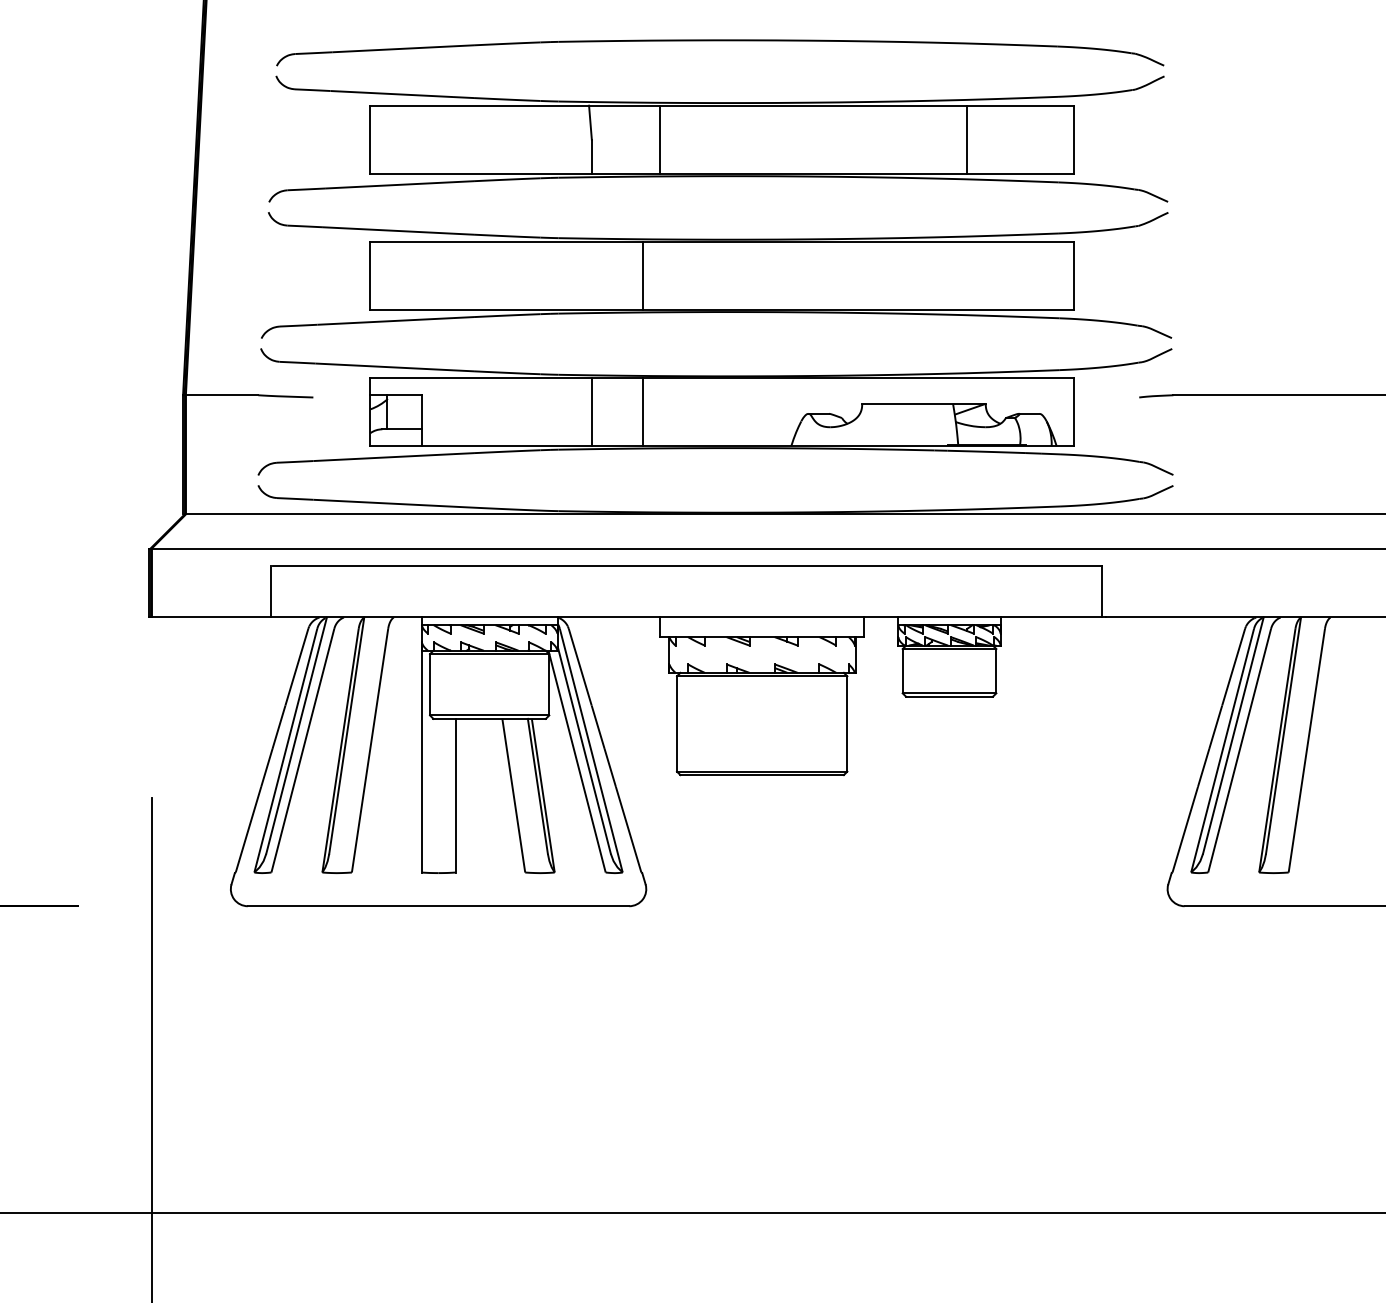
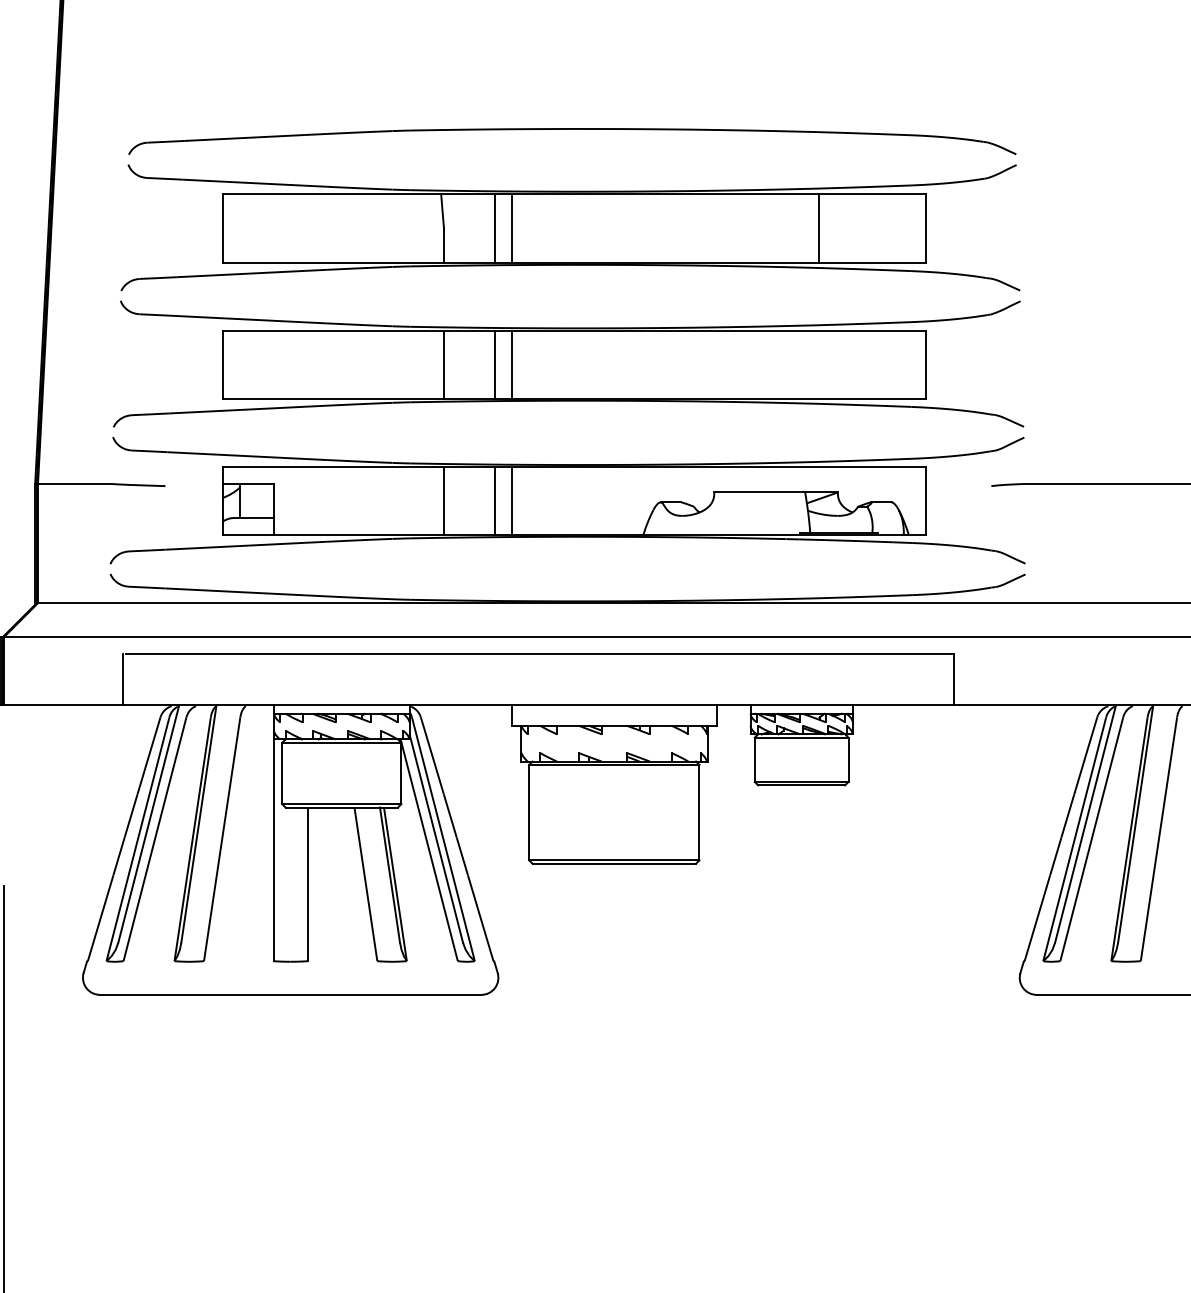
line: (642, 139) -> (494, 228), added
line: (591, 275) -> (443, 364), added
line: (659, 275) -> (511, 364), added
line: (659, 412) -> (511, 501), added

